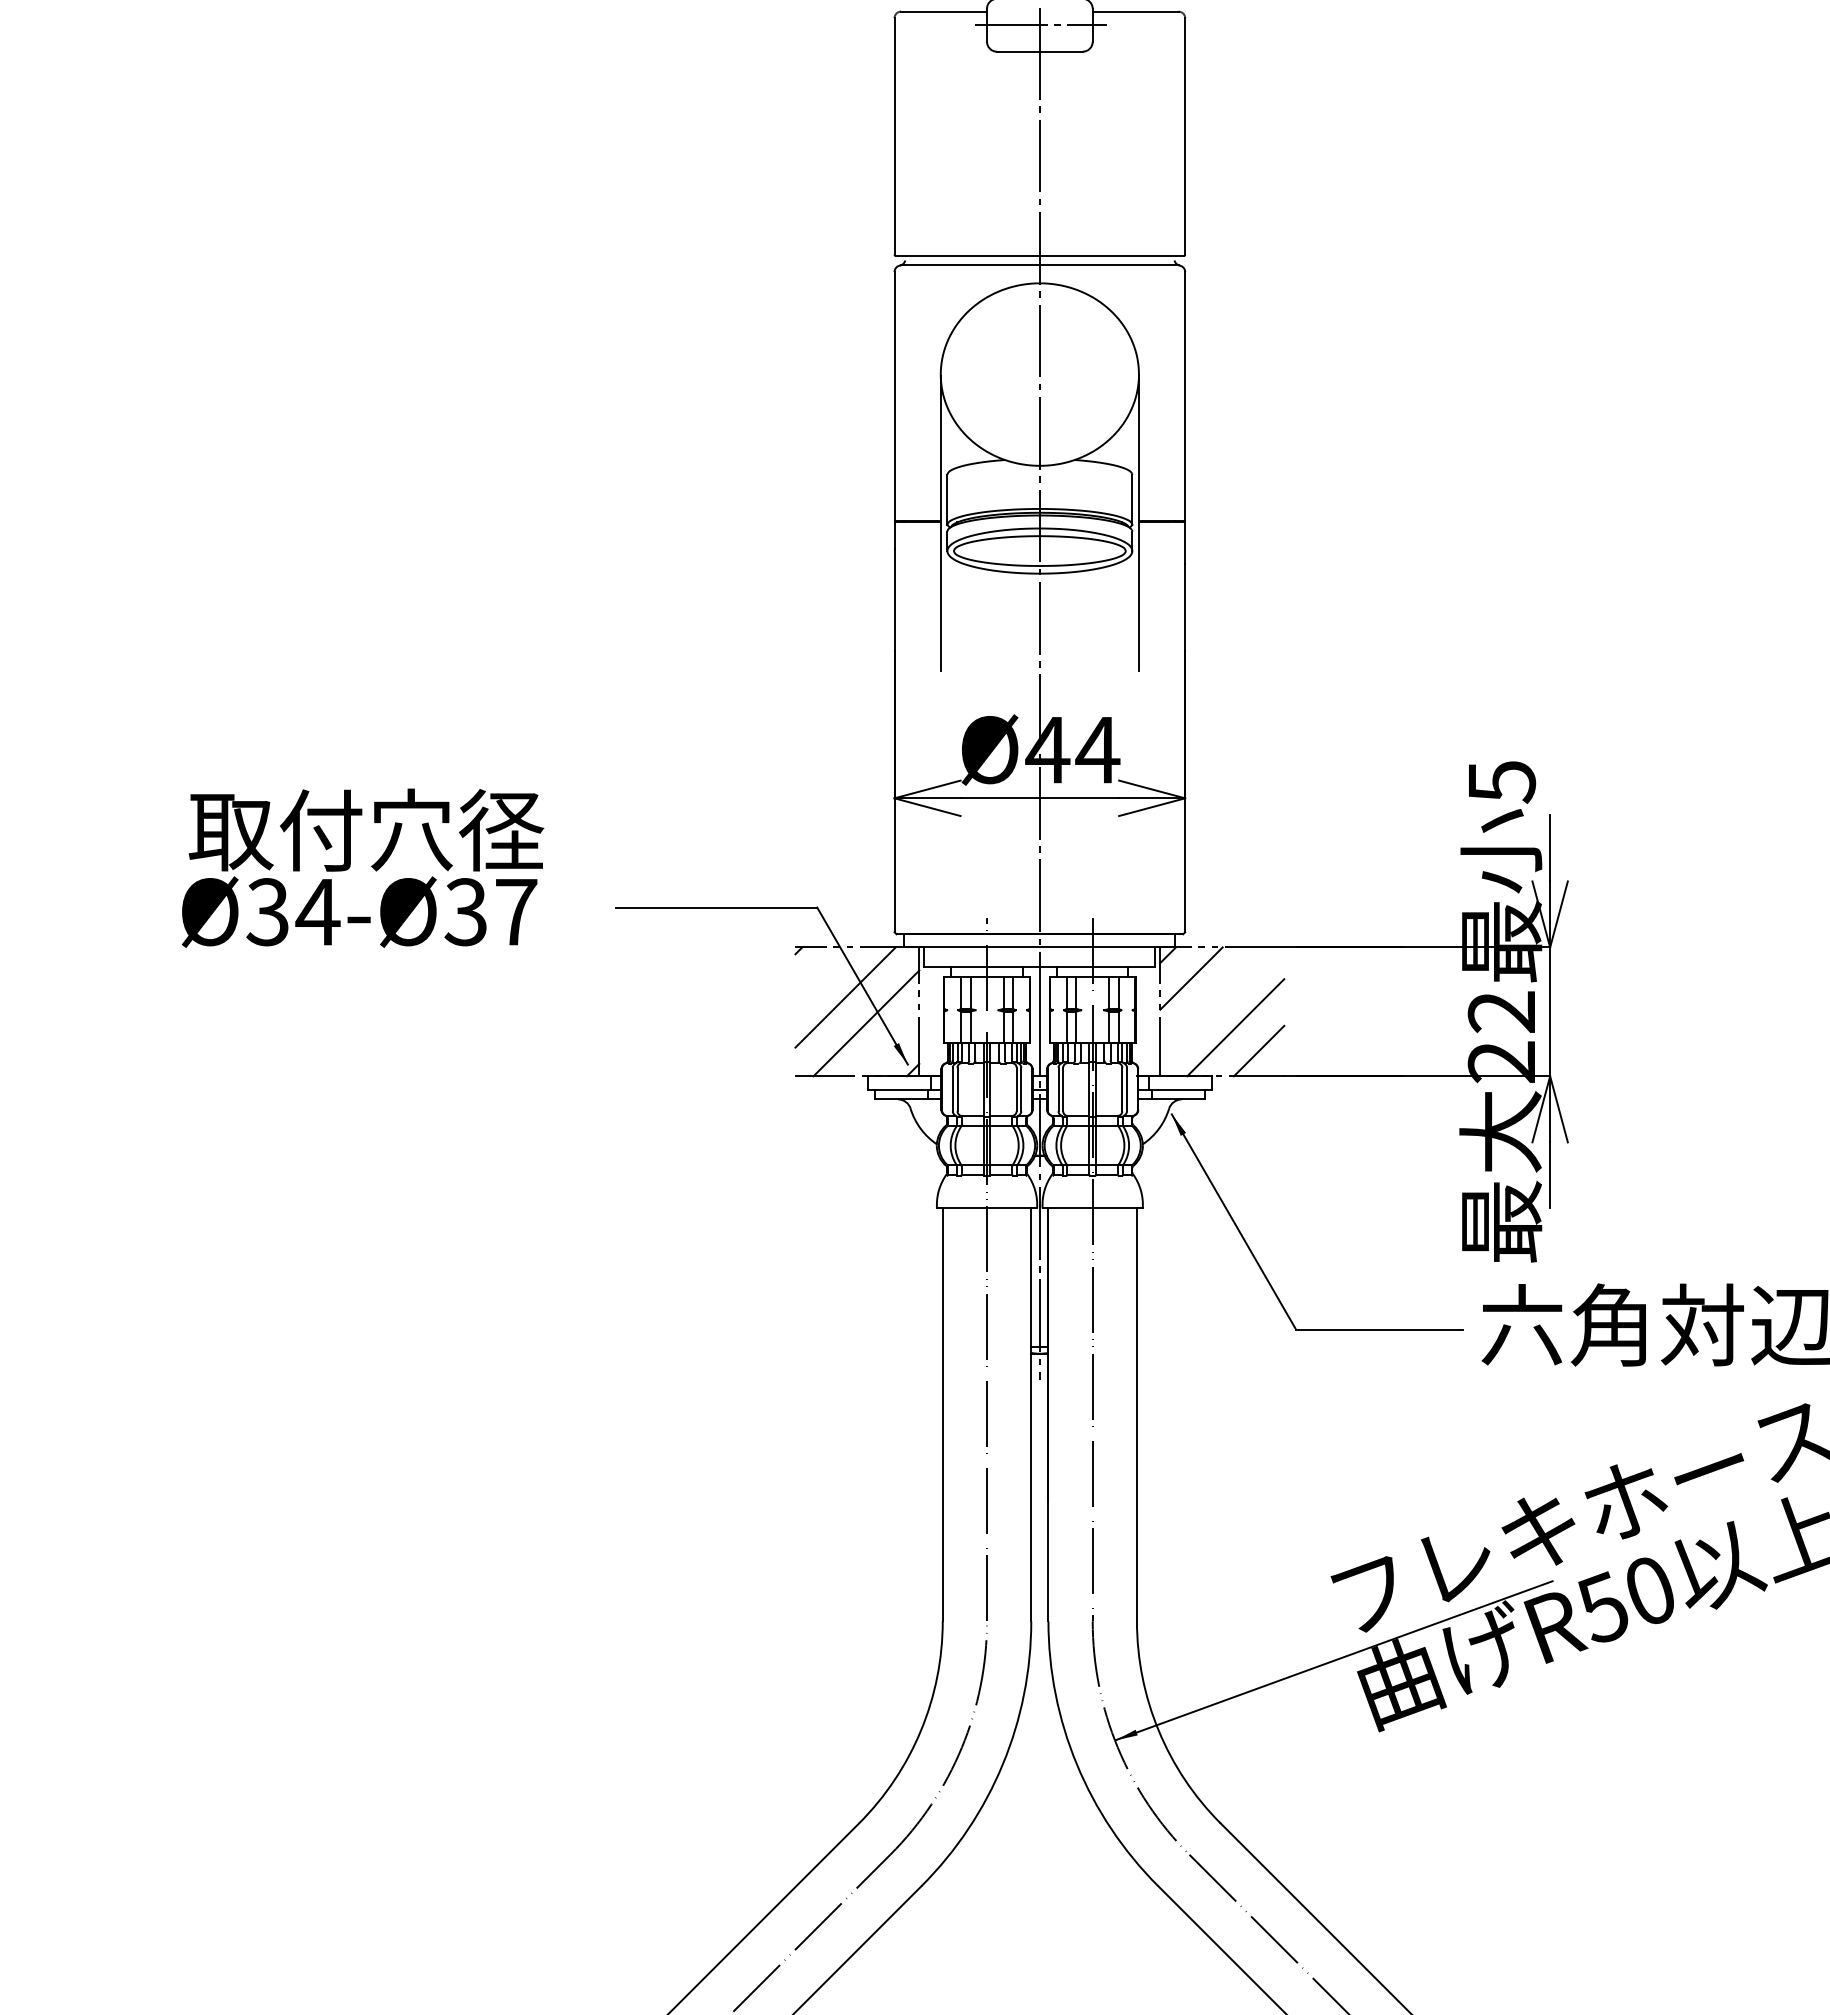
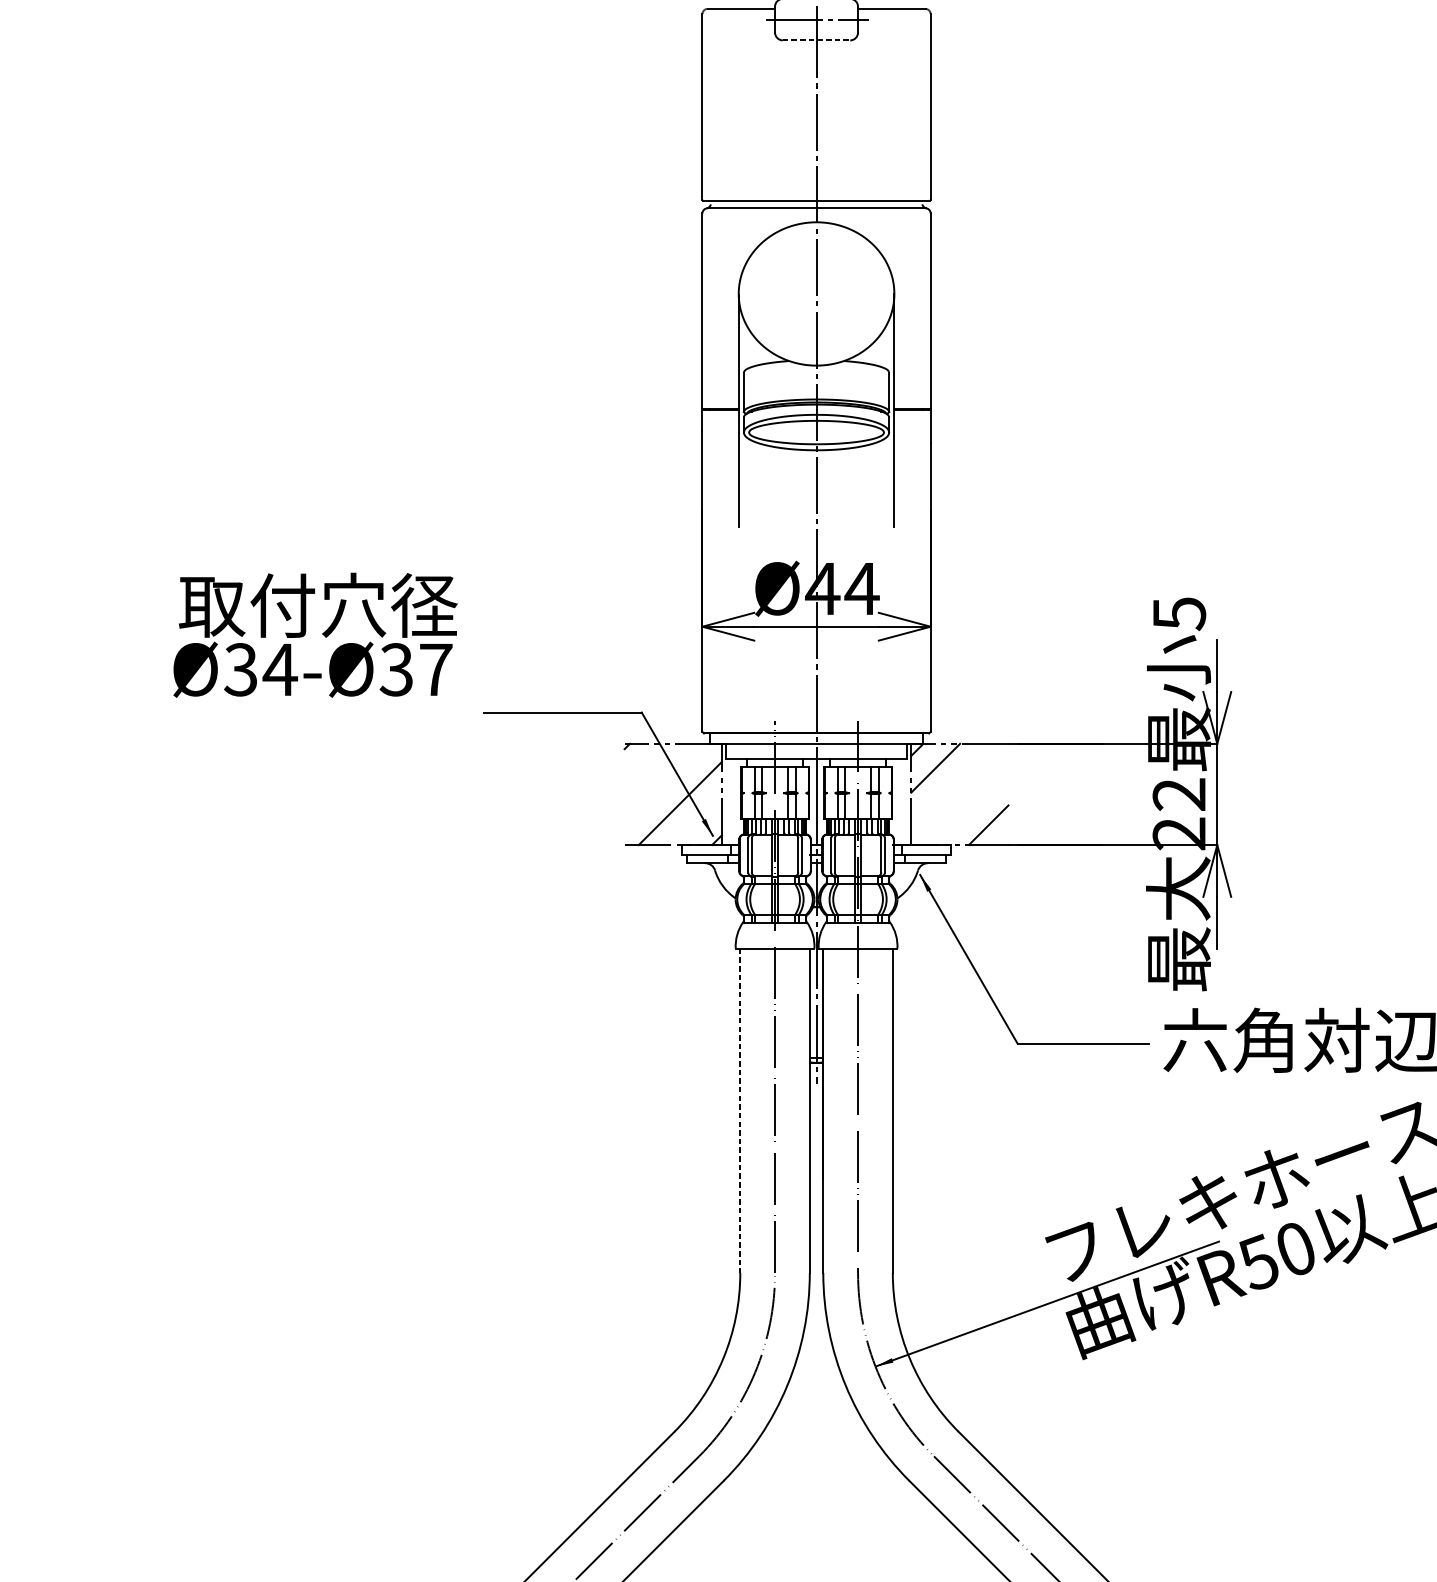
line: (1039, 51) -> (816, 40), solid -> dashed
text: (362, 867) -> (315, 634), moved
line: (845, 997) -> (663, 783), removed
line: (1235, 1027) -> (970, 806), removed
line: (942, 1415) -> (740, 1111), solid -> dashed

